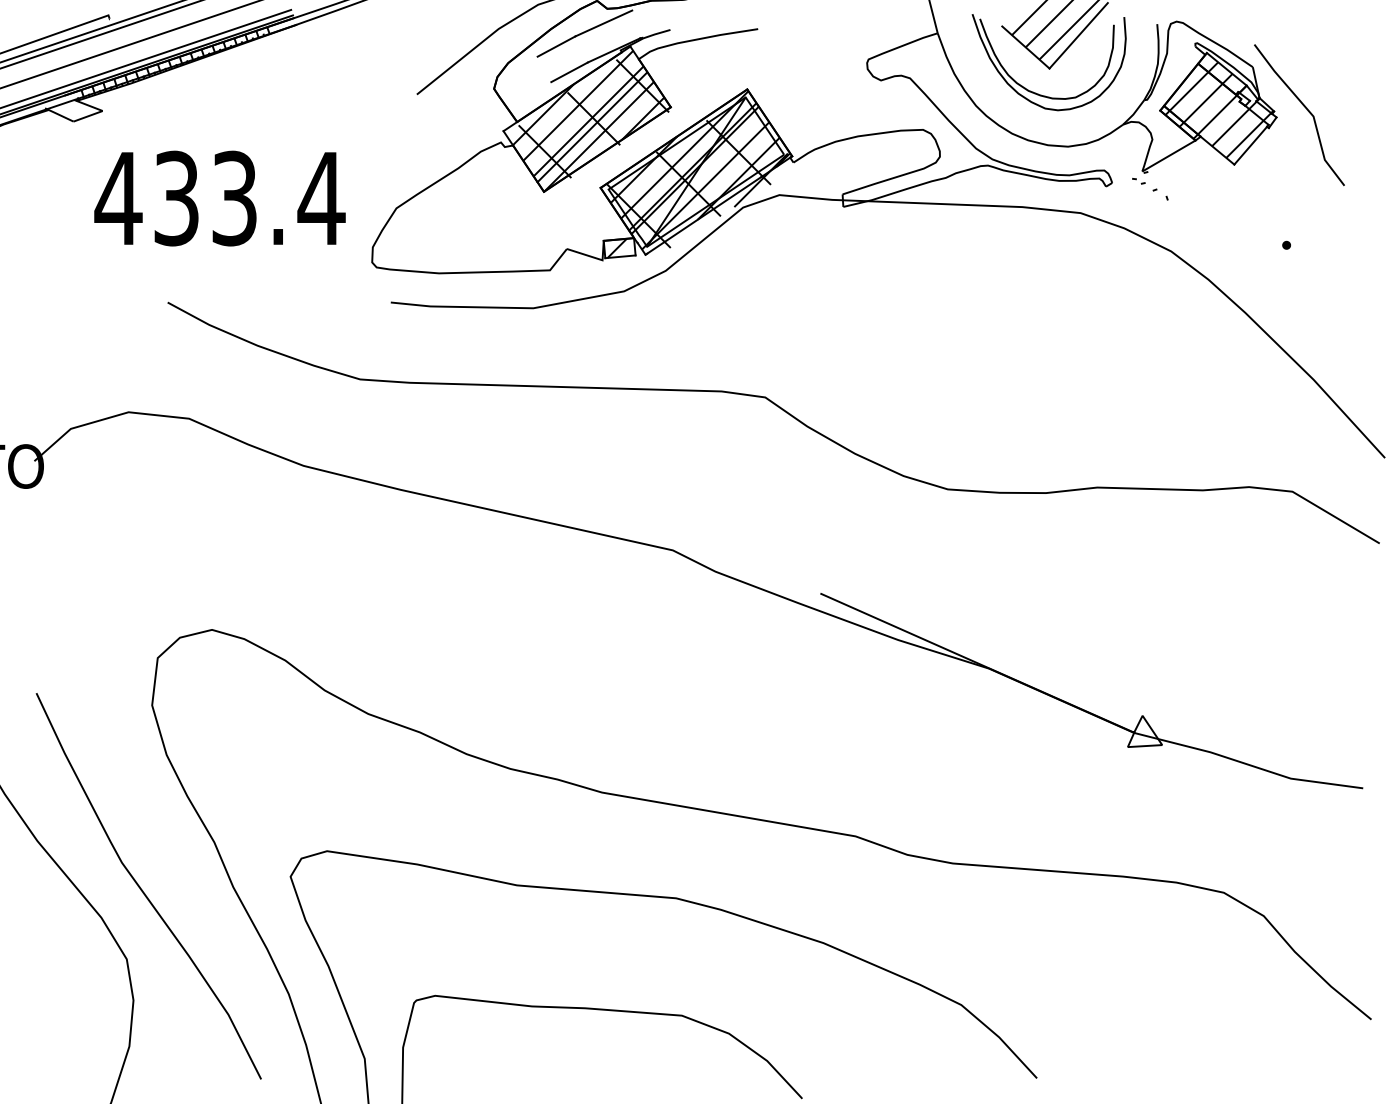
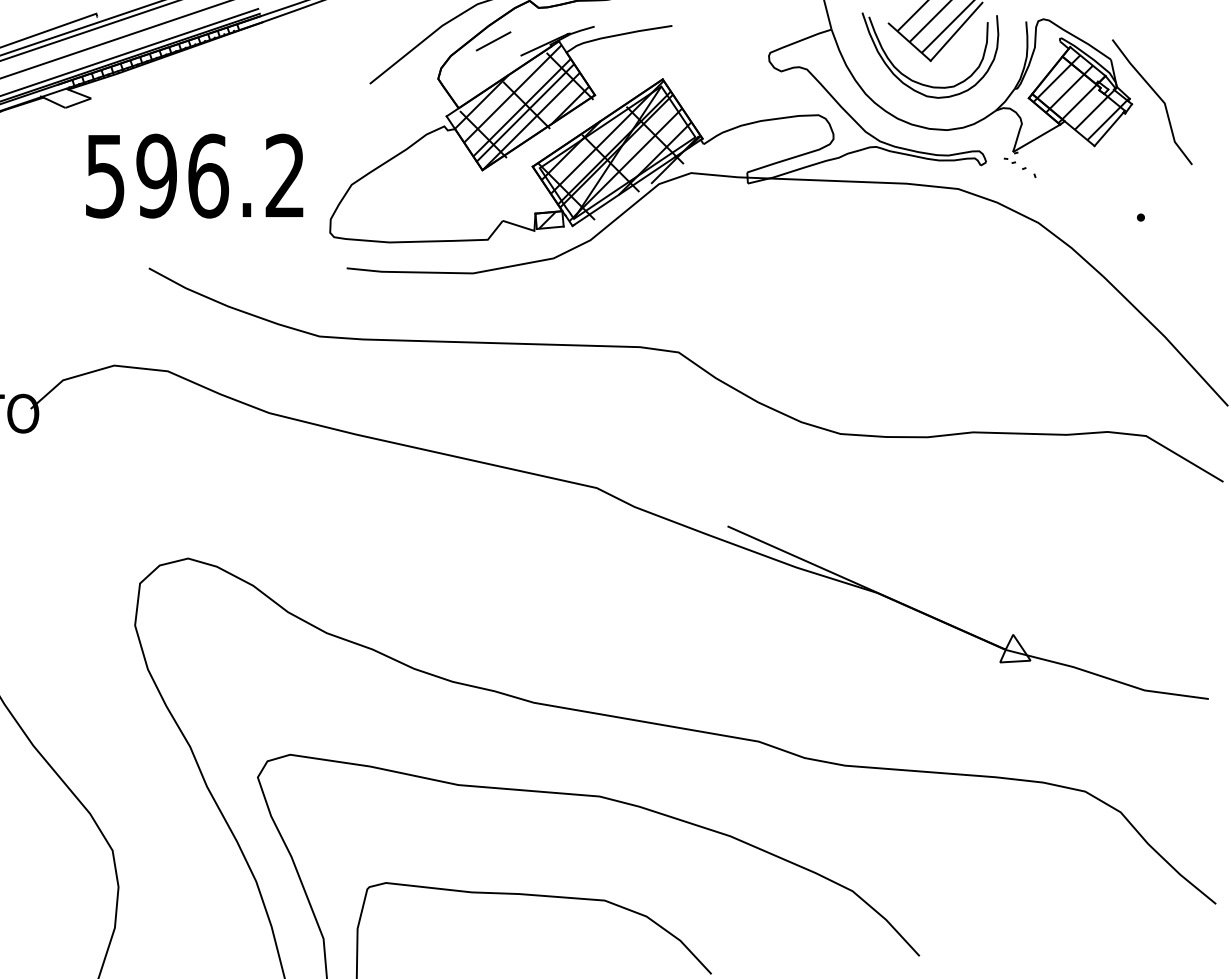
line: (603, 23) -> (535, 20), removed
line: (568, 71) -> (504, 63), removed
text: (219, 197) -> (194, 175), 433.4 -> 596.2
curve: (143, 890) -> (127, 789), removed

